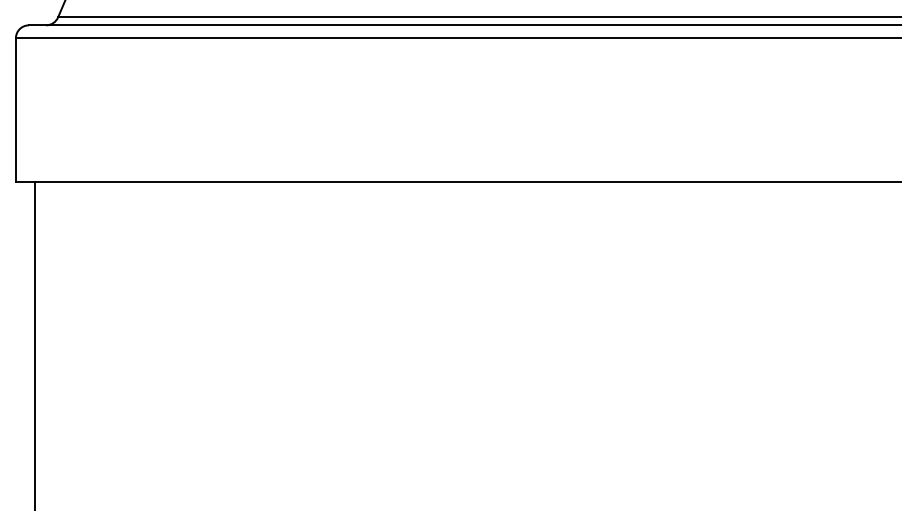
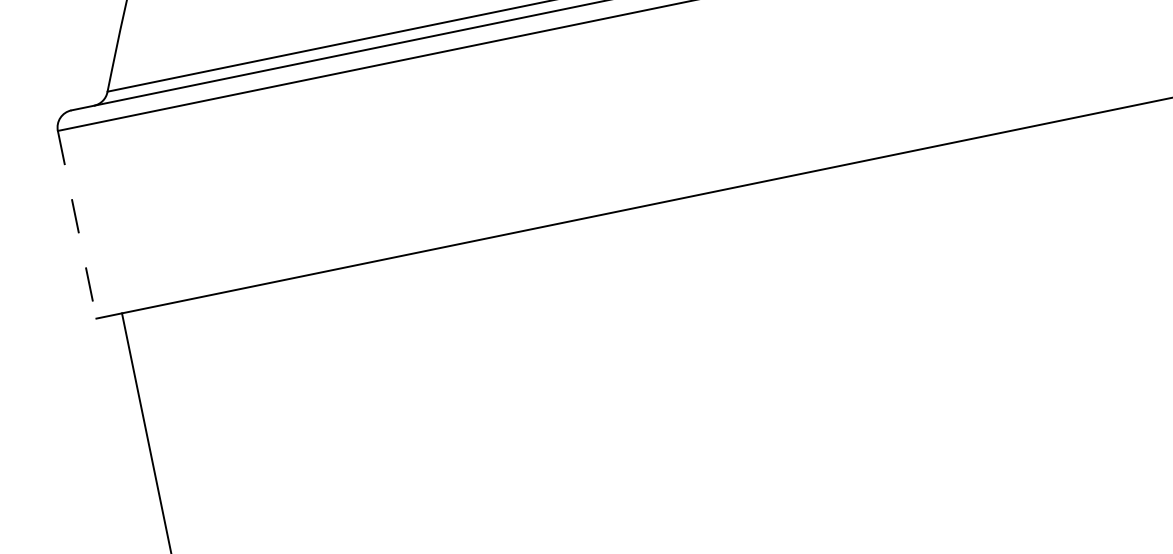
line: (15, 110) -> (76, 225), solid -> dashed

